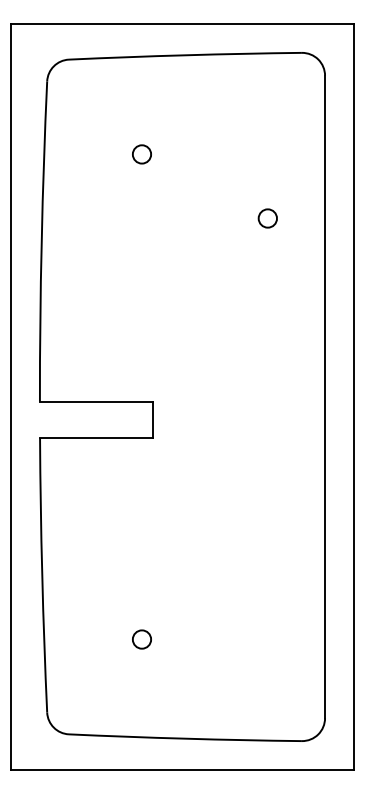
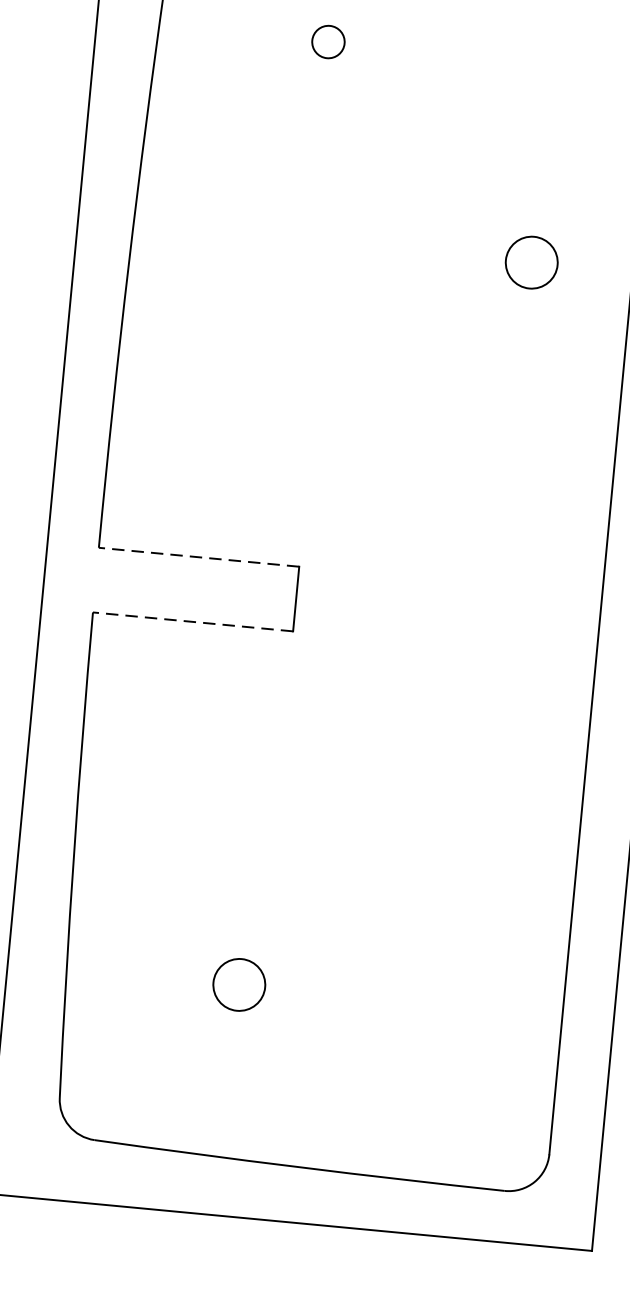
circle: (141, 154) -> (327, 42), moved
circle: (267, 218) -> (531, 262), size x1.6
line: (96, 401) -> (198, 557), solid -> dashed
line: (96, 438) -> (192, 622), solid -> dashed
circle: (141, 639) -> (238, 984), size x1.6

